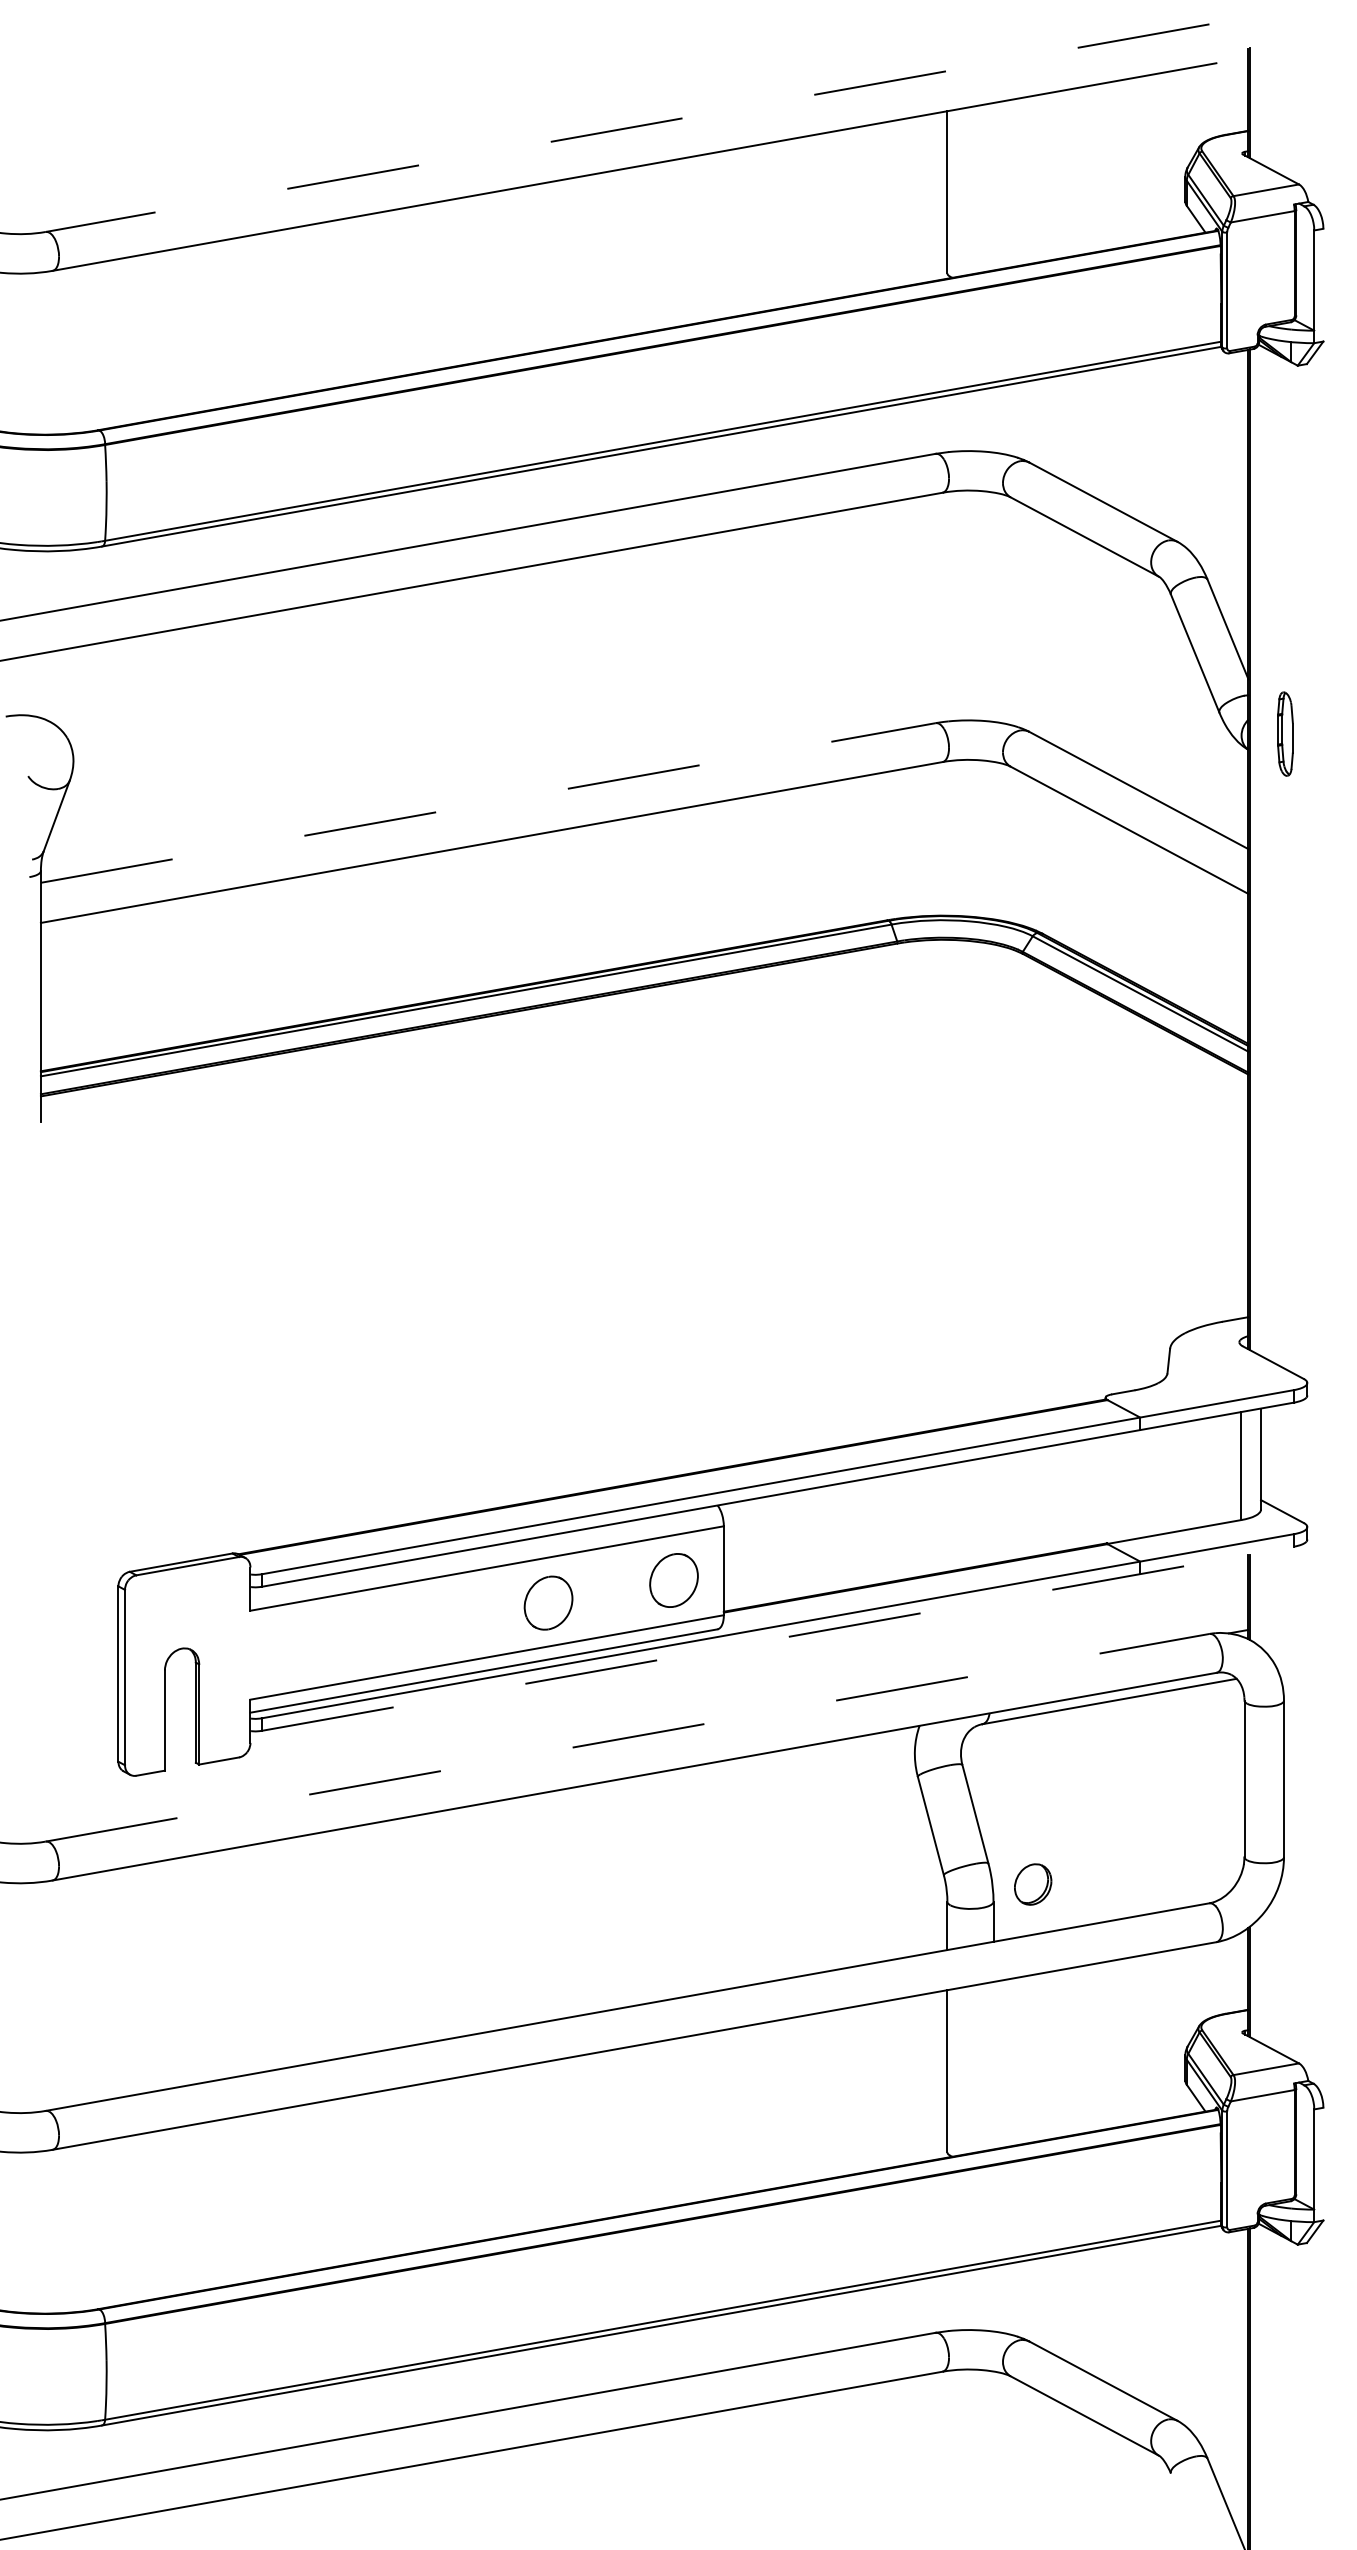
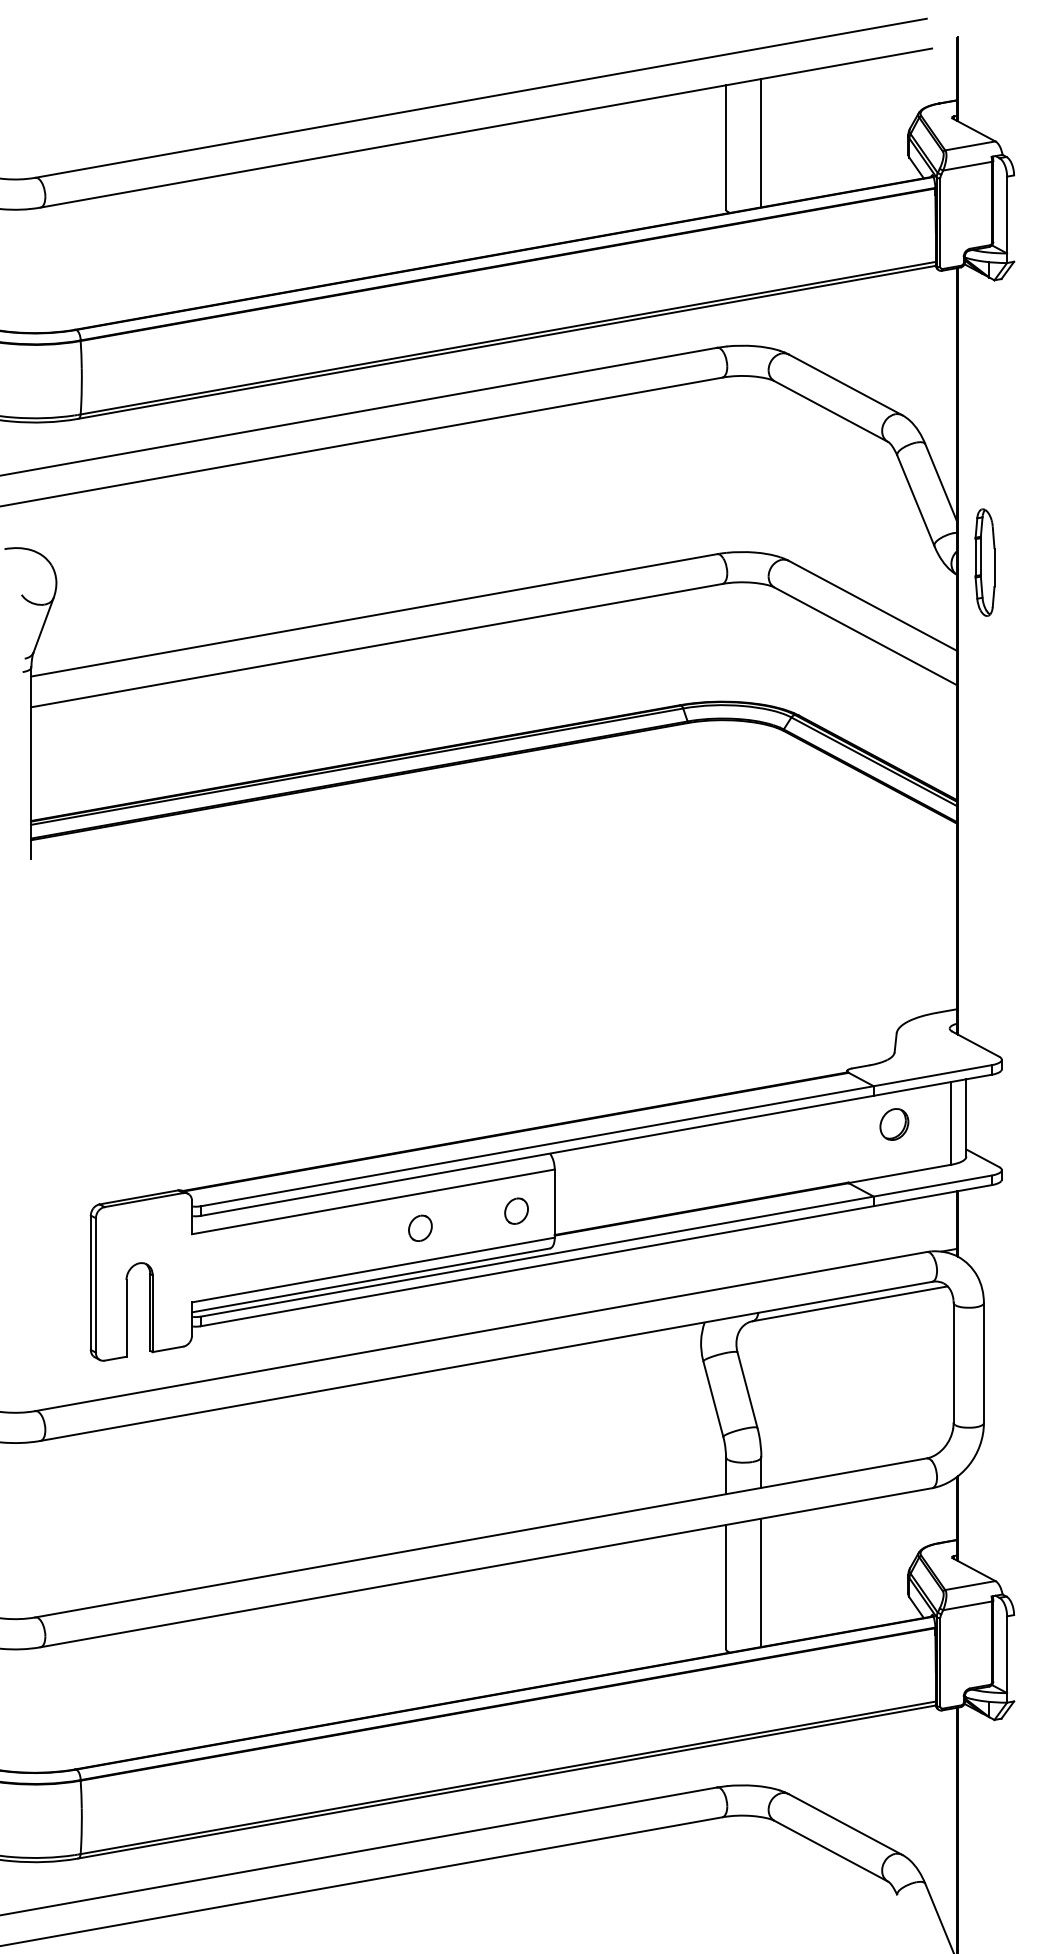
line: (627, 128) -> (480, 98), dashed -> solid
line: (993, 186) -> (761, 142), added
part: (1285, 733) -> (985, 562), size x1.67
line: (488, 802) -> (374, 614), dashed -> solid
part: (673, 1580) -> (516, 1211), size x0.62
part: (548, 1602) -> (420, 1227), size x0.62
line: (778, 1638) -> (596, 1255), dashed -> solid
line: (628, 1737) -> (481, 1331), dashed -> solid
part: (1033, 1884) -> (894, 1124), moved
line: (993, 2065) -> (761, 1582), added

